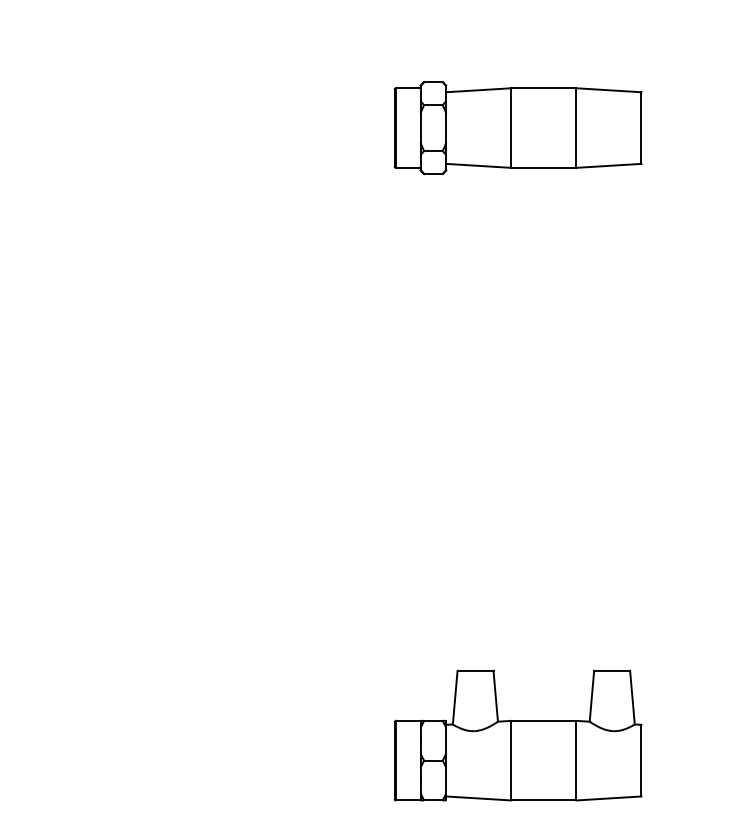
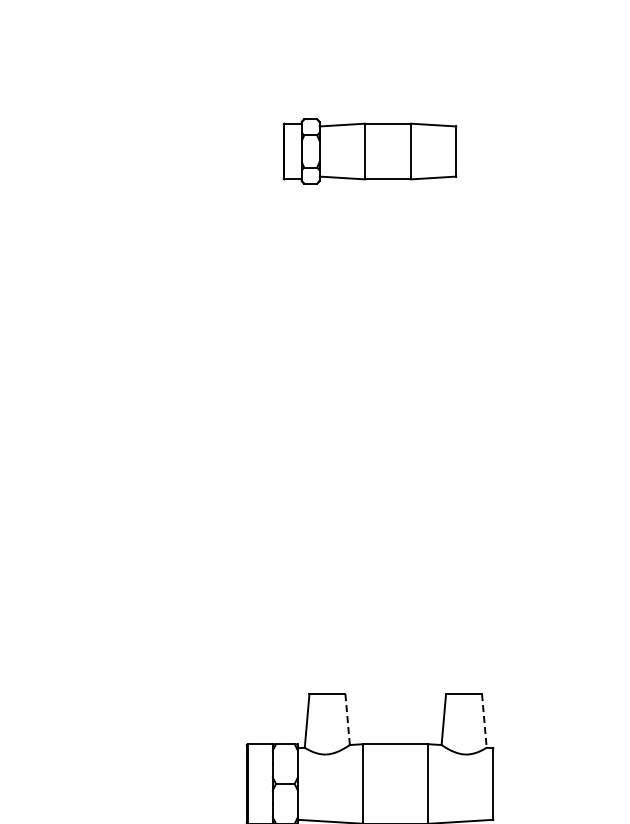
part: (517, 128) -> (369, 151), size x0.7
line: (495, 696) -> (347, 719), solid -> dashed
line: (632, 697) -> (484, 720), solid -> dashed

